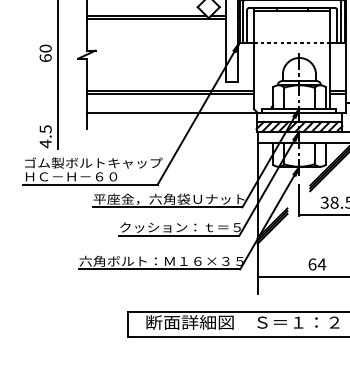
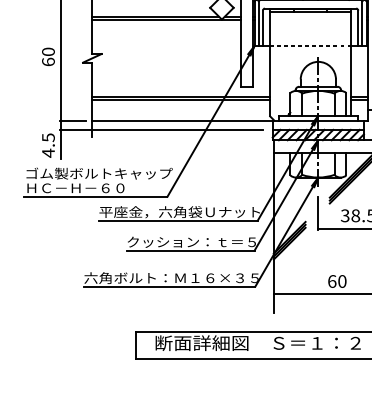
line: (68, 113) -> (72, 120), added
line: (151, 121) -> (161, 129), added
text: (321, 264) -> (341, 281), 64 -> 60

